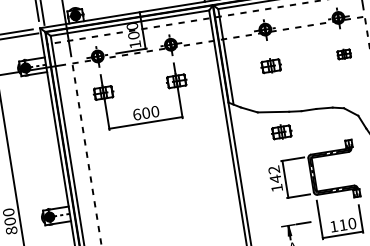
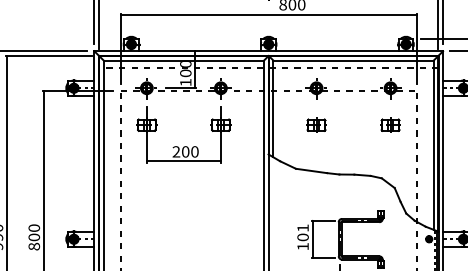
part: (344, 53) -> (390, 124), size x1.43
text: (137, 114) -> (176, 151), 600 -> 200
part: (281, 131) -> (316, 191), removed
text: (274, 174) -> (302, 232), 142 -> 101

